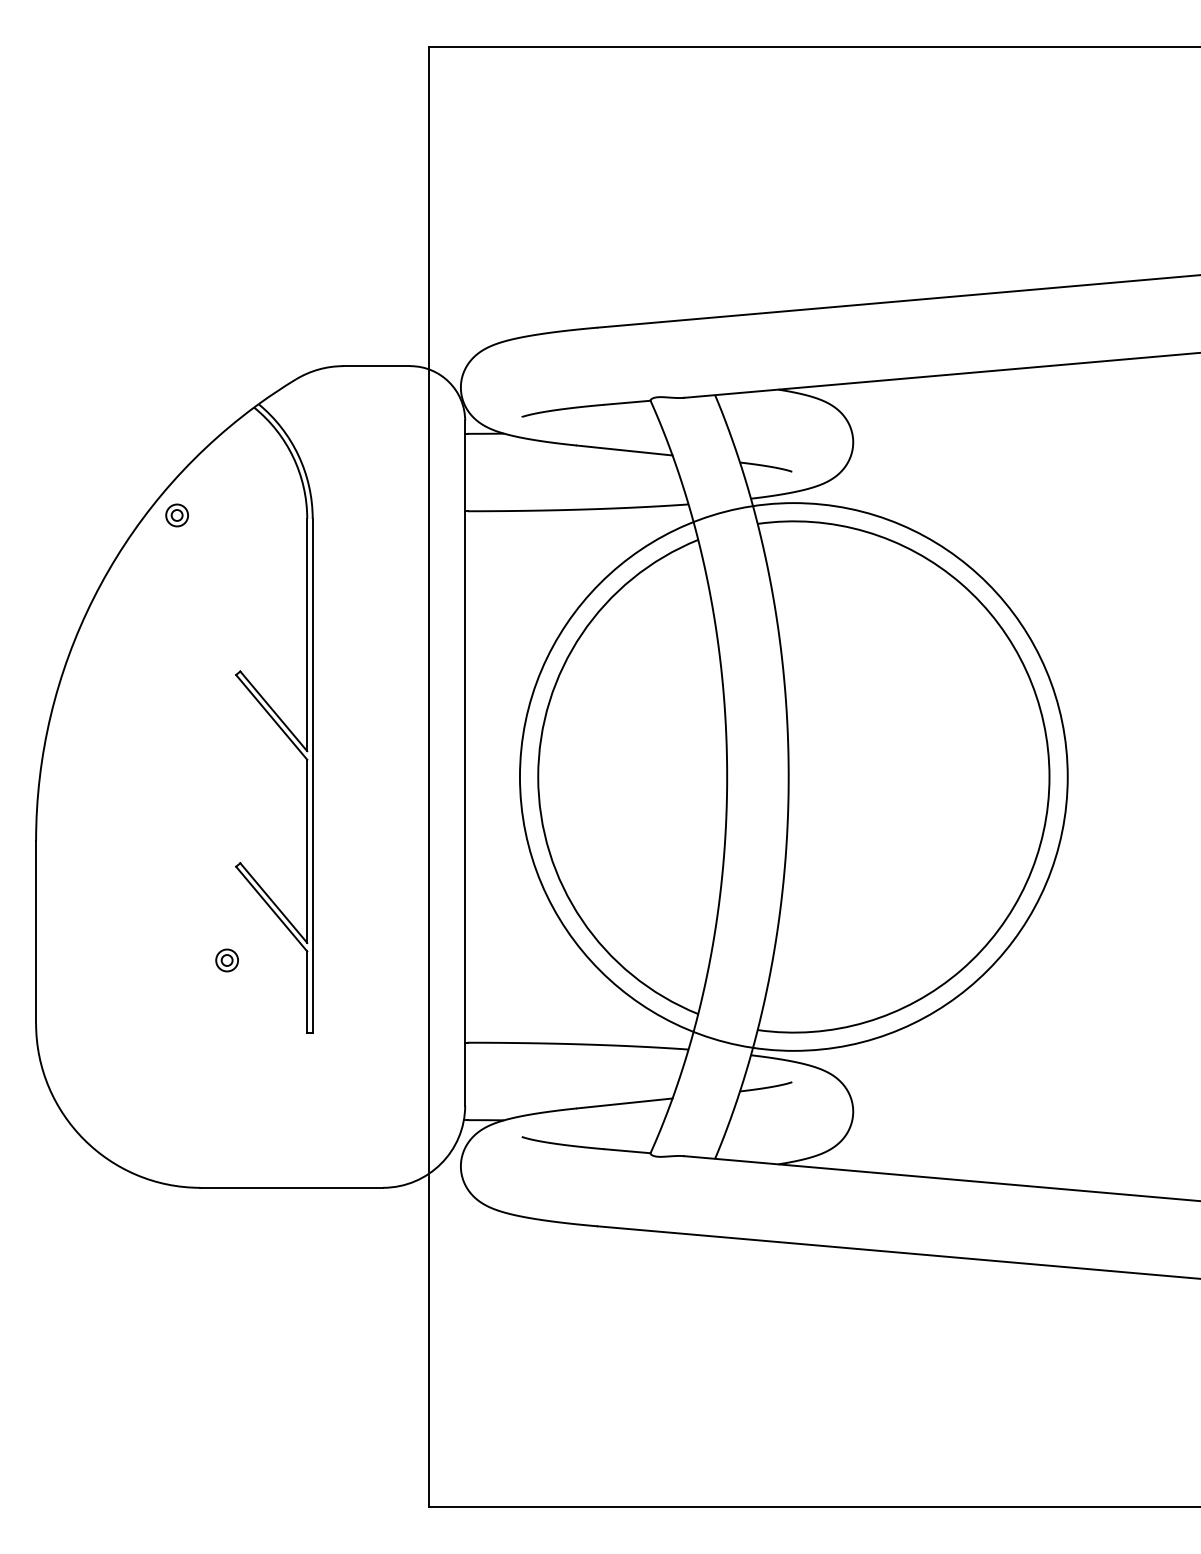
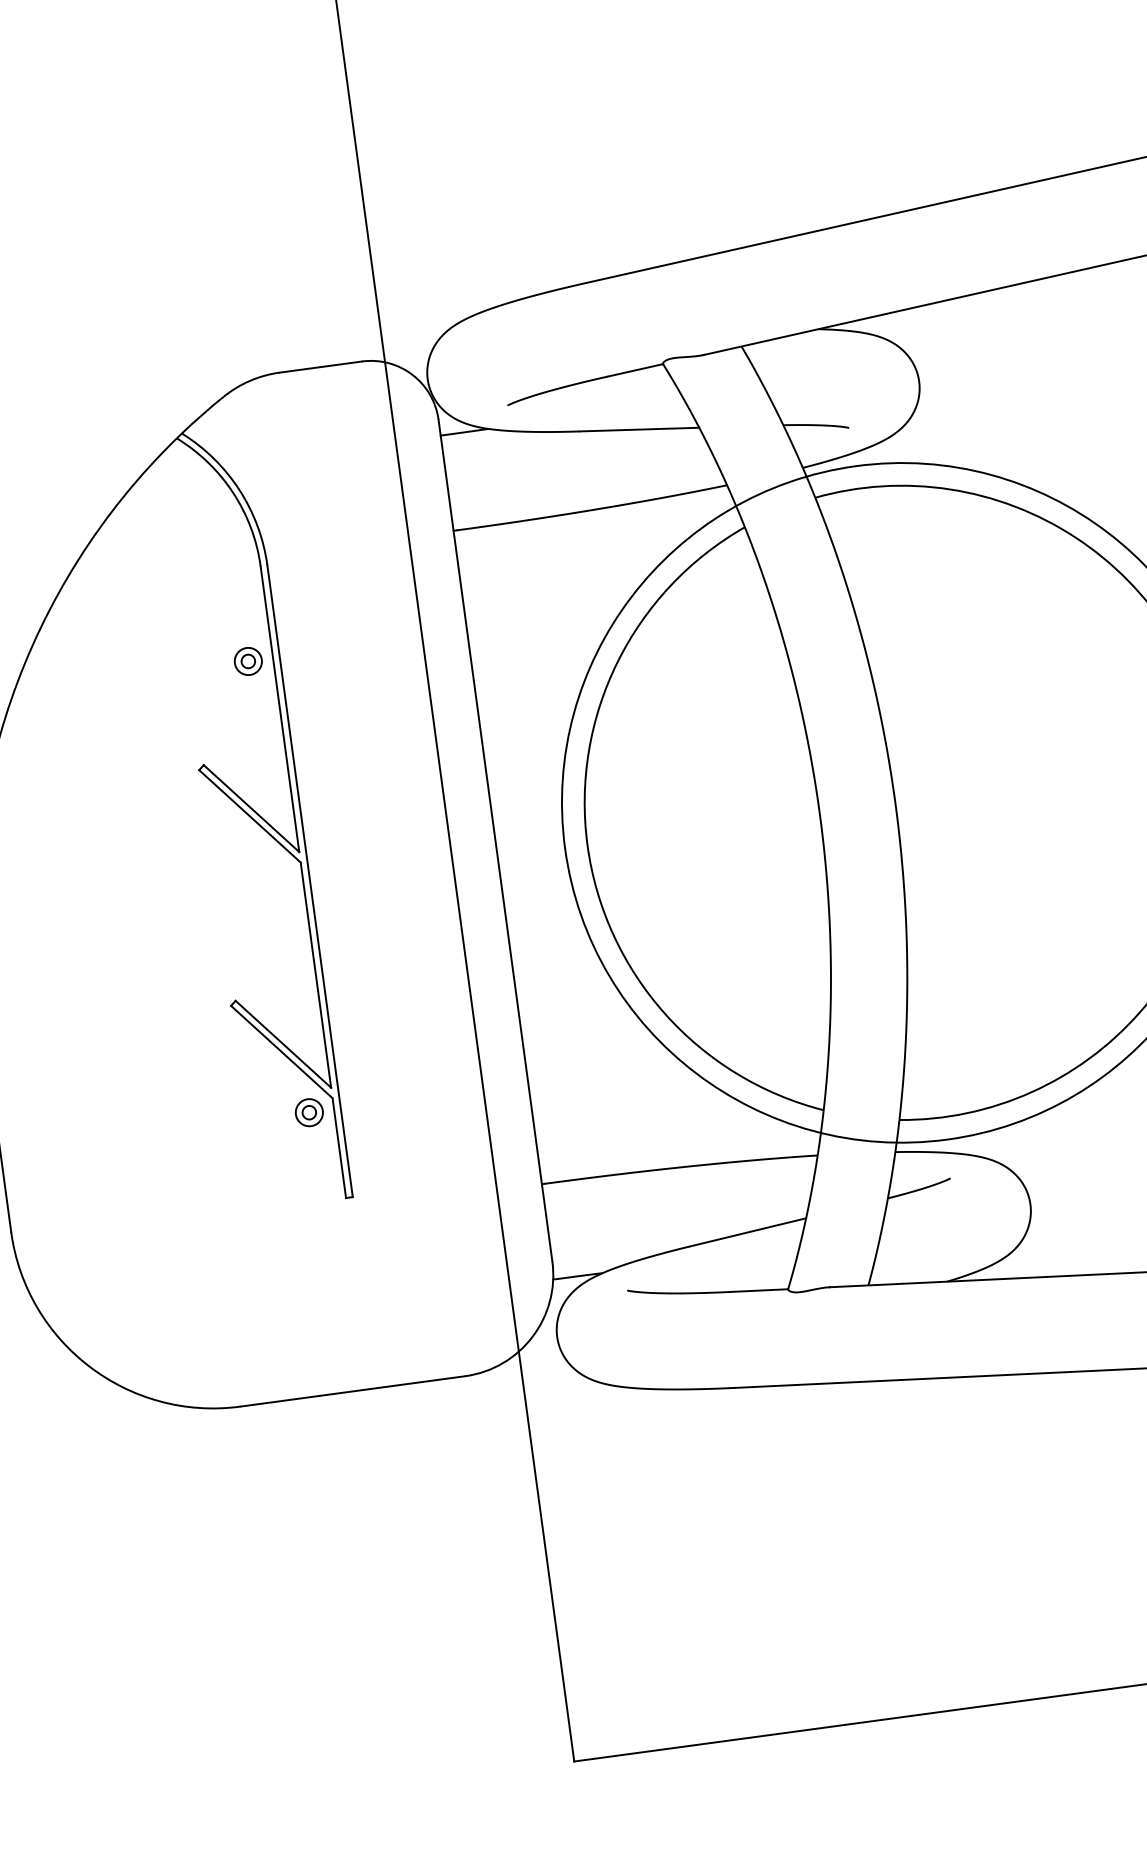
part: (176, 515) -> (247, 661), moved
part: (226, 960) -> (308, 1112), moved

